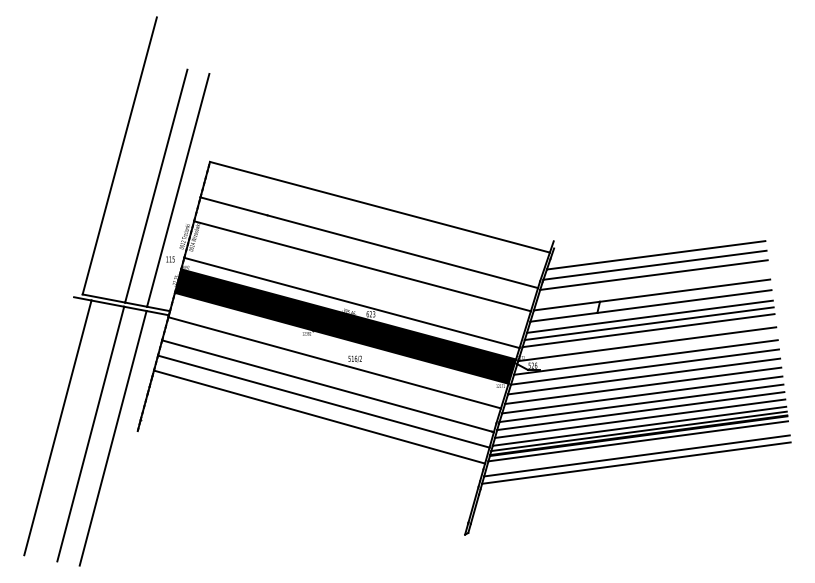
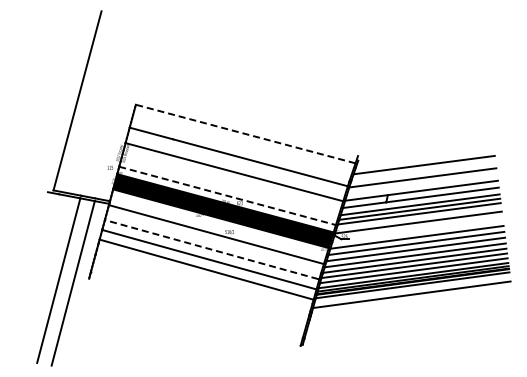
line: (155, 186) -> (100, 120), removed
line: (178, 189) -> (115, 122), removed
line: (379, 207) -> (245, 134), solid -> dashed
line: (655, 265) -> (423, 171), removed
line: (353, 303) -> (228, 196), solid -> dashed
line: (645, 356) -> (417, 230), removed
line: (327, 385) -> (211, 249), solid -> dashed
line: (57, 427) -> (37, 276), removed
line: (636, 463) -> (411, 299), removed

